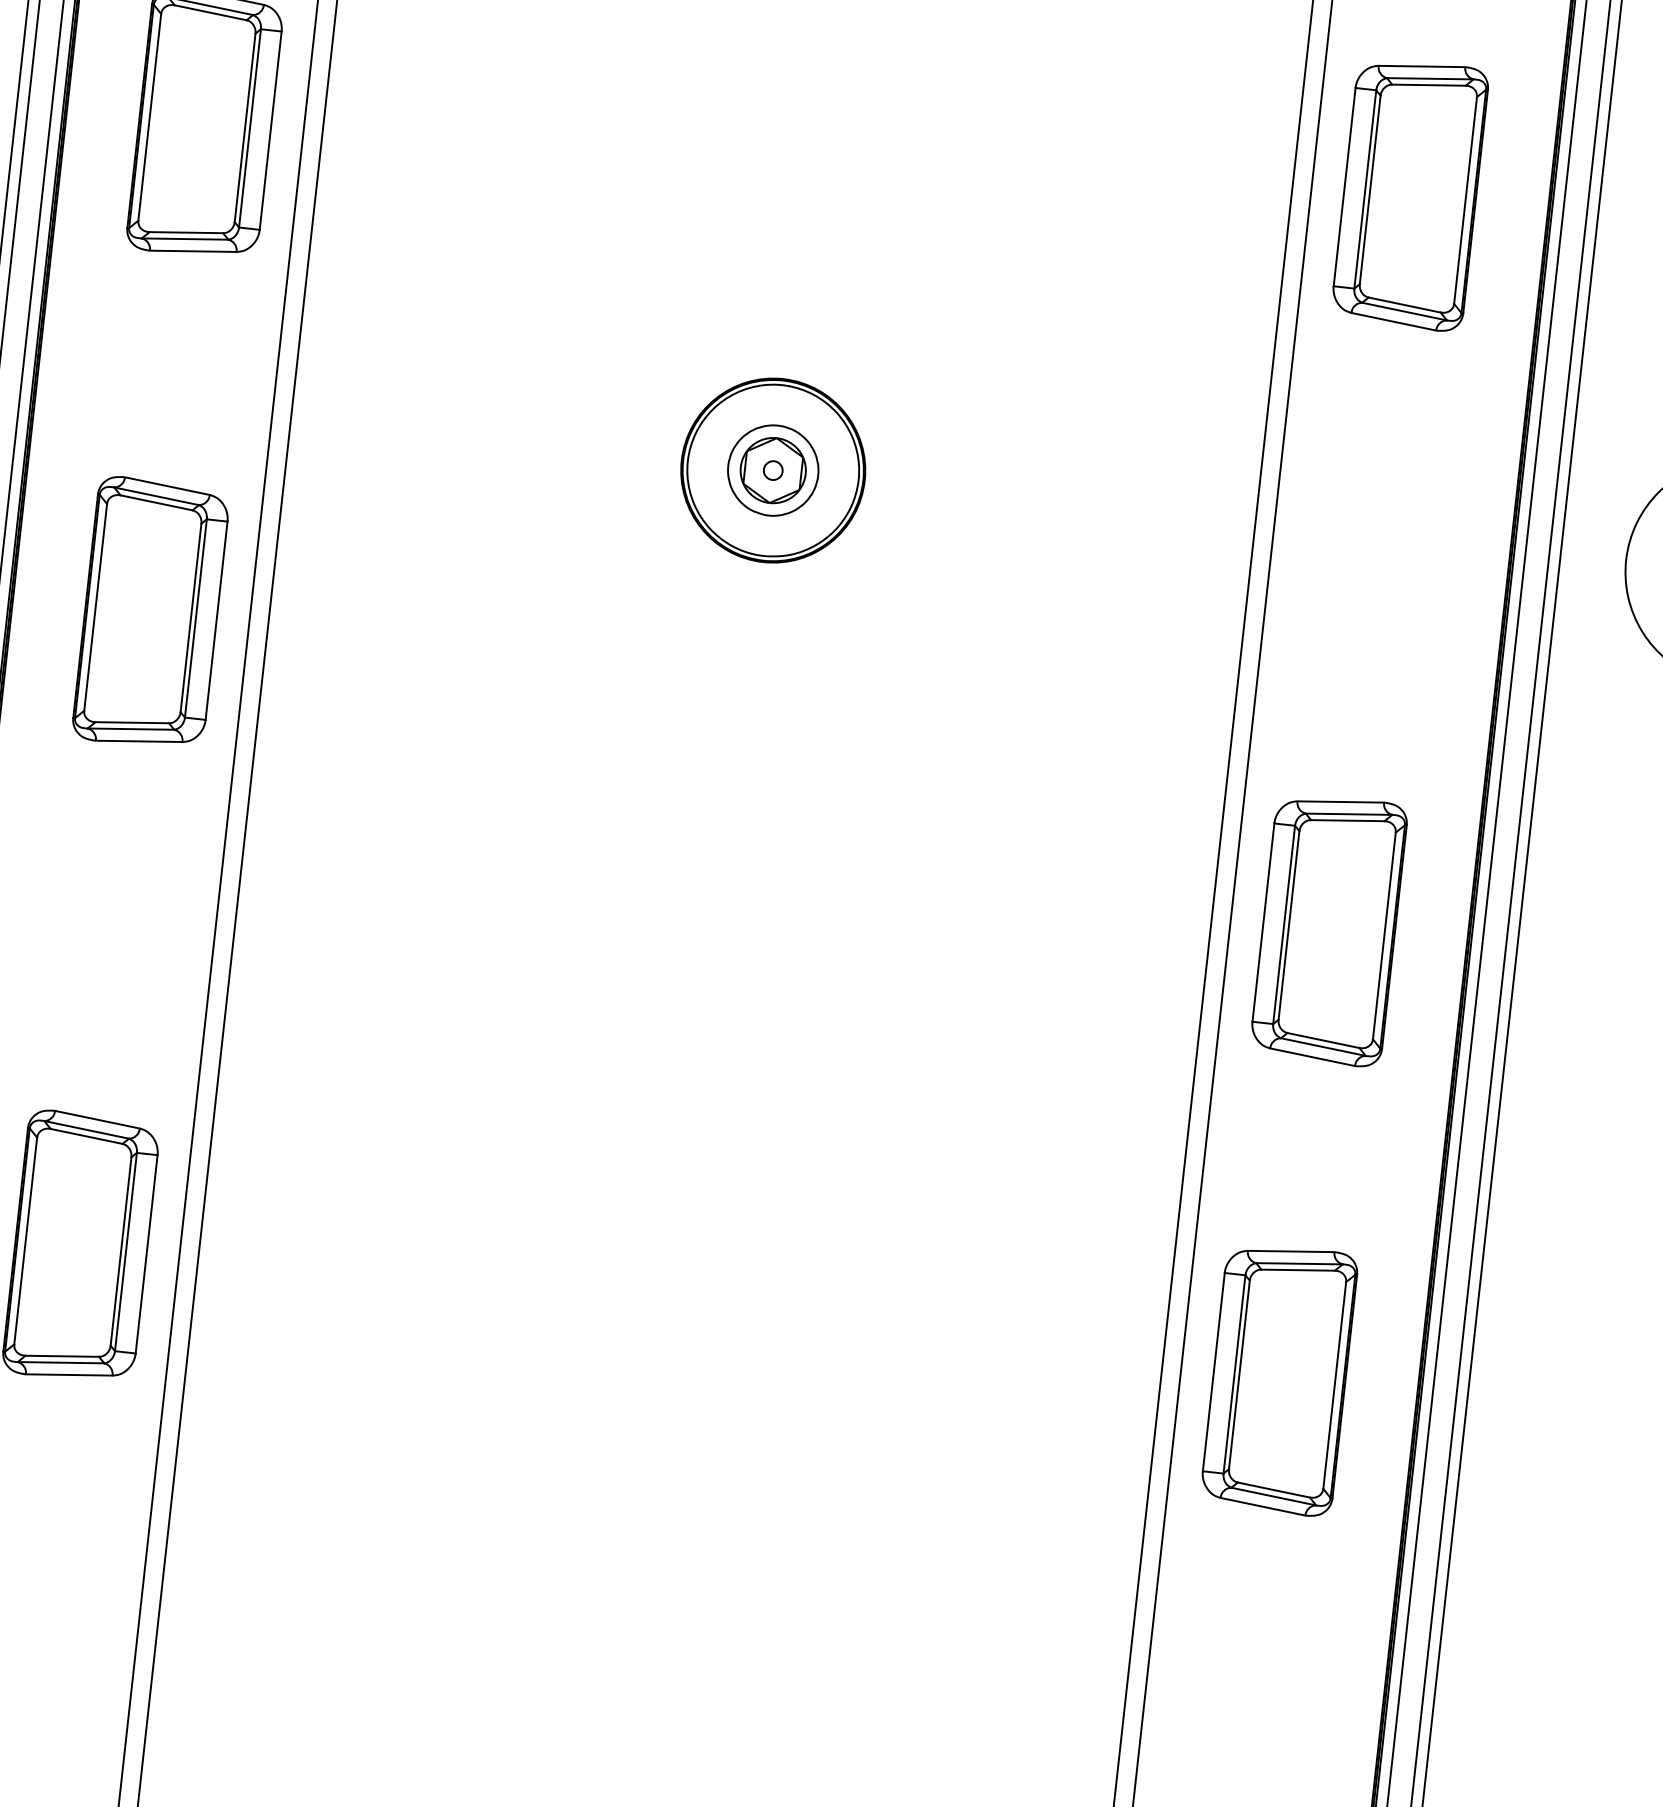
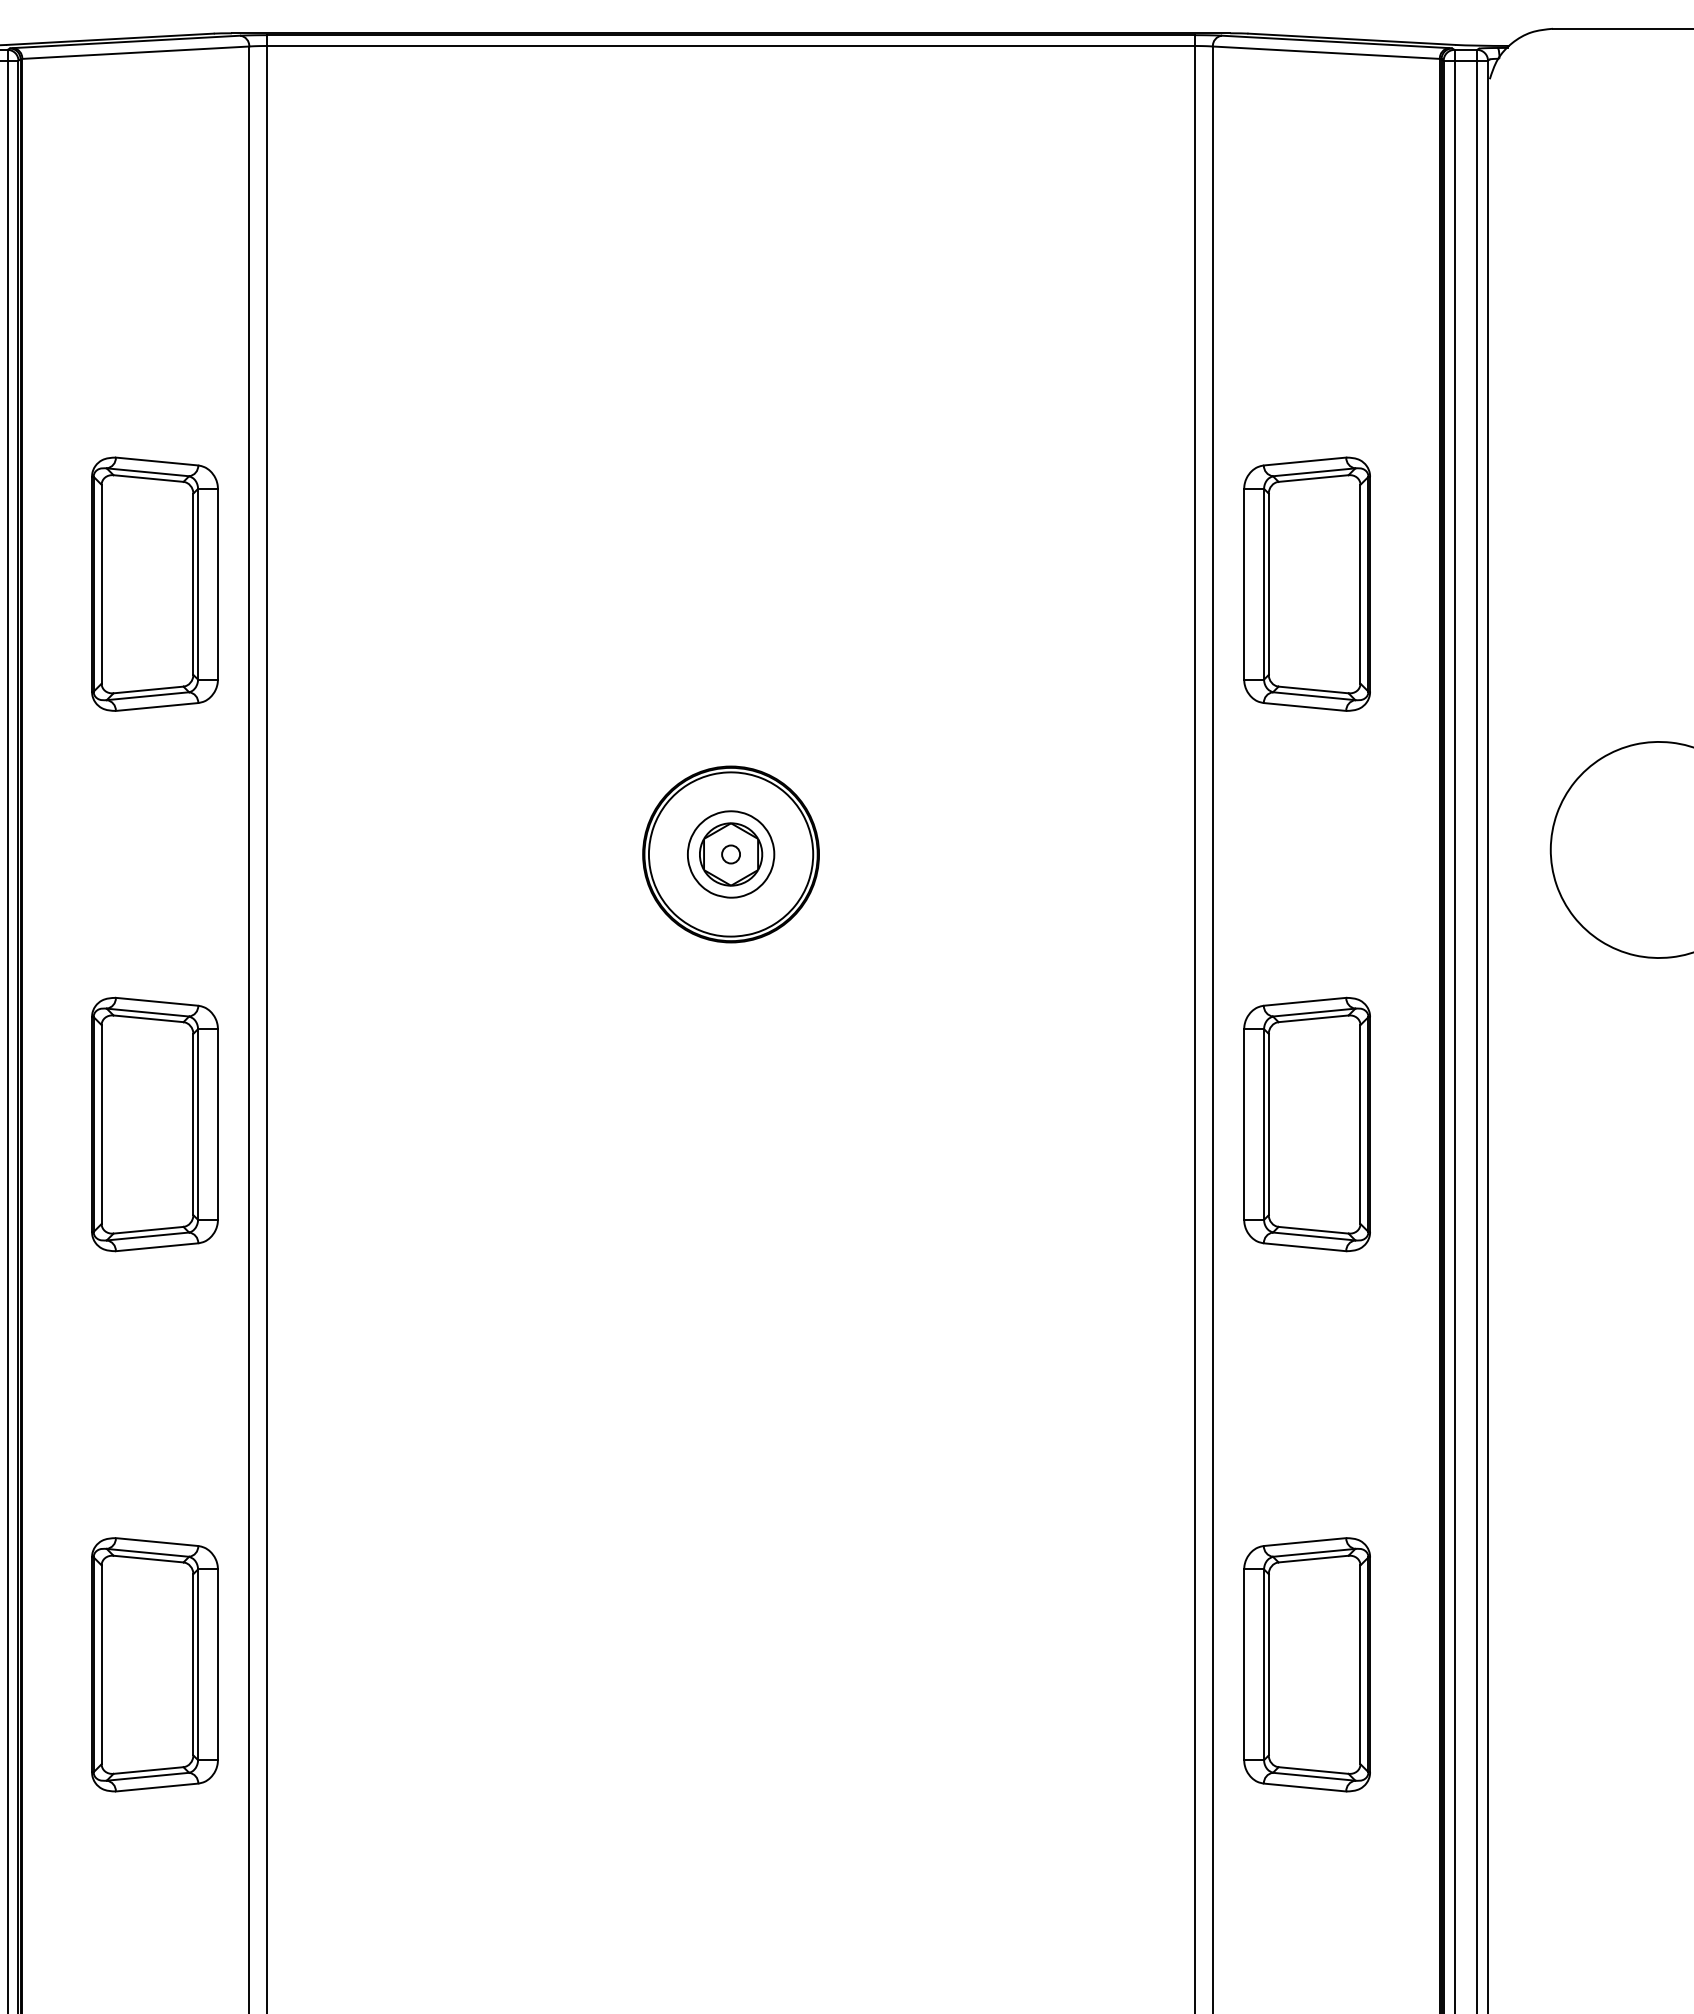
part: (1409, 193) -> (1306, 583), moved
part: (150, 613) -> (154, 1124), moved
part: (1328, 929) -> (1306, 1124), moved

